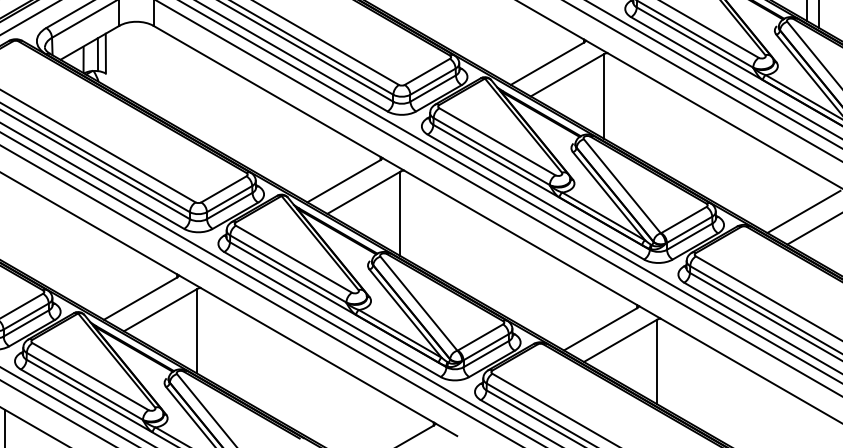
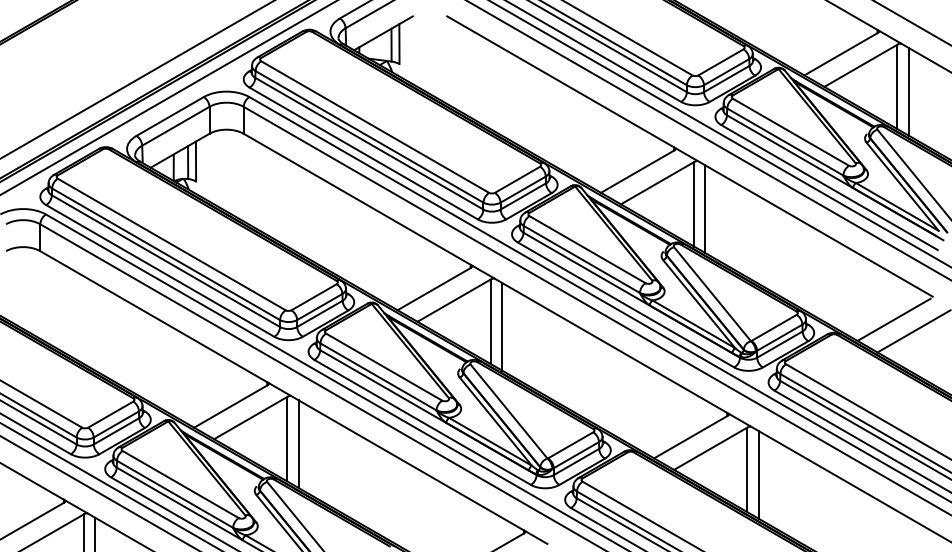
line: (615, 101) -> (705, 209), added
line: (412, 218) -> (502, 326), added
line: (208, 335) -> (298, 443), added
line: (668, 366) -> (758, 474), added

